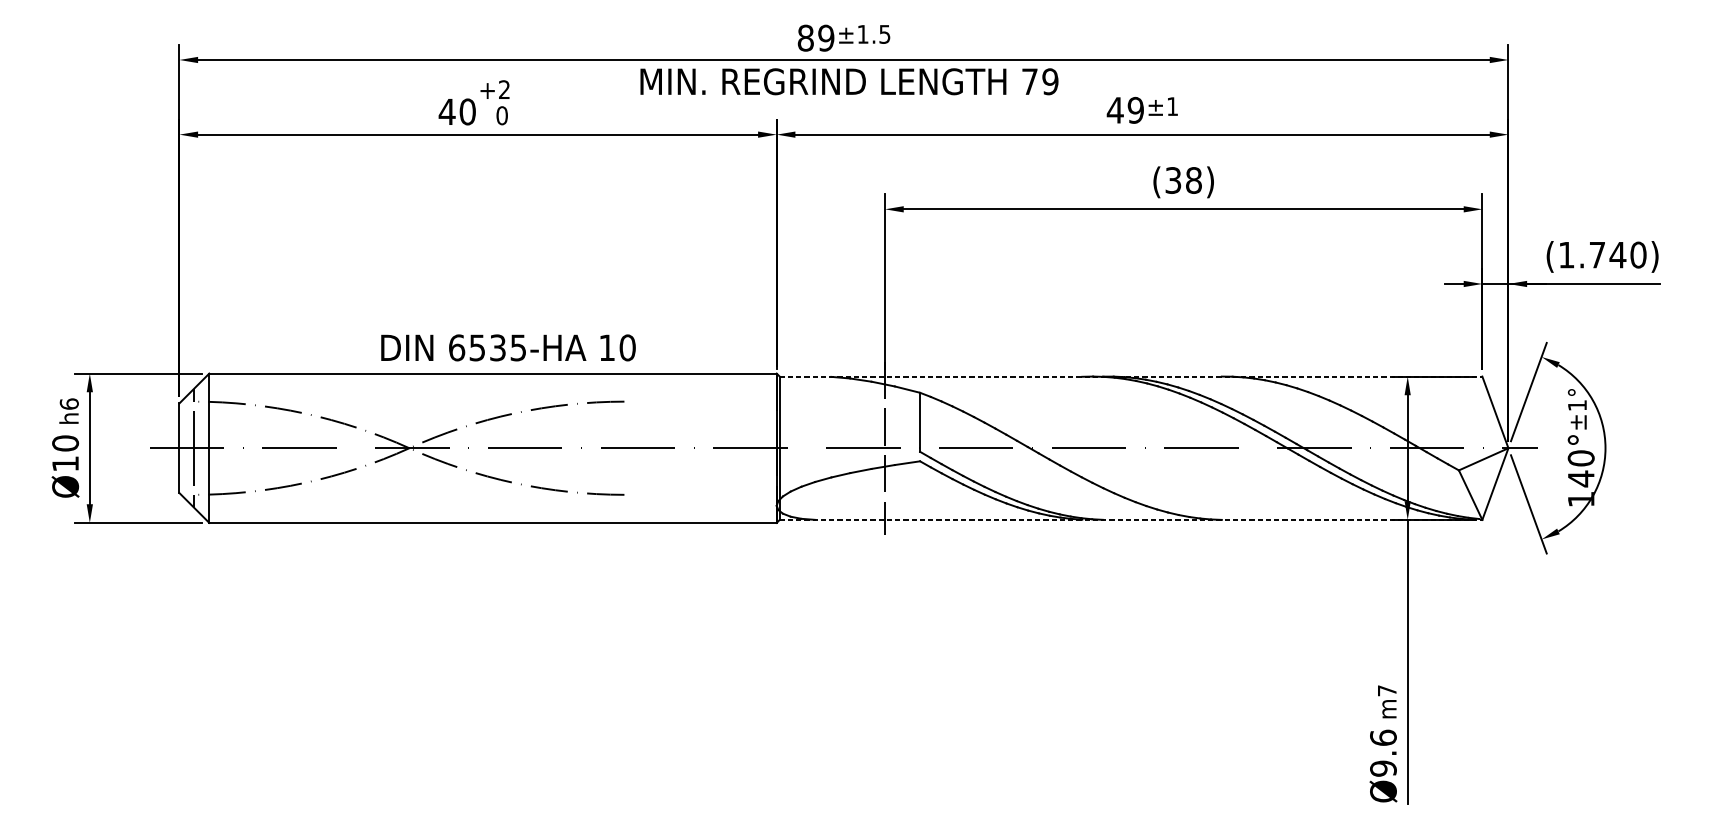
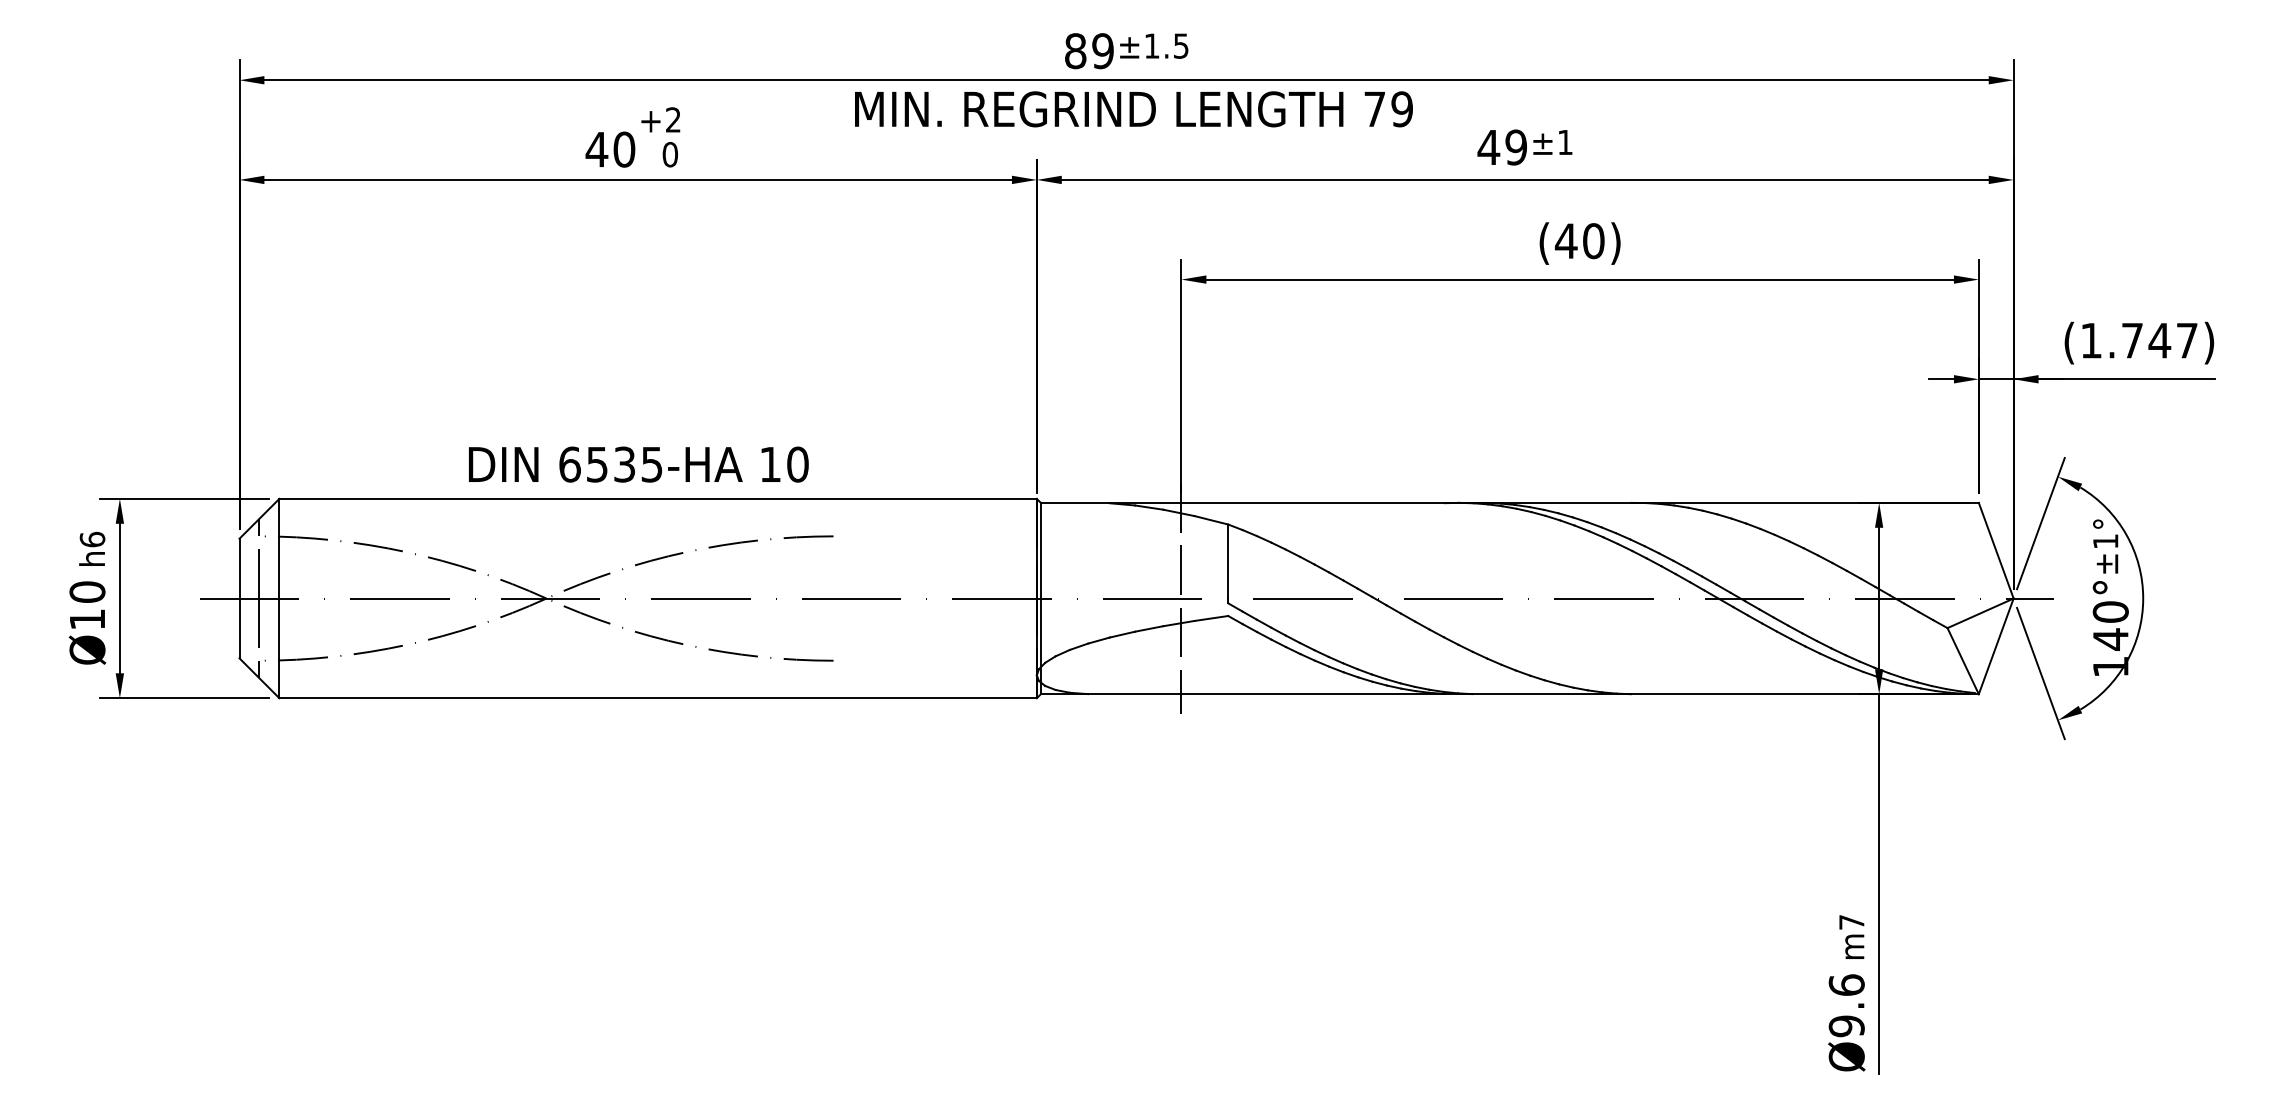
text: (1183, 180) -> (1579, 241), (38) -> (40)
text: (1638, 254) -> (2187, 340), (1.740) -> (1.747)
text: (508, 347) -> (638, 464), moved
line: (1130, 376) -> (1509, 502), dashed -> solid
line: (1130, 520) -> (1509, 694), dashed -> solid

